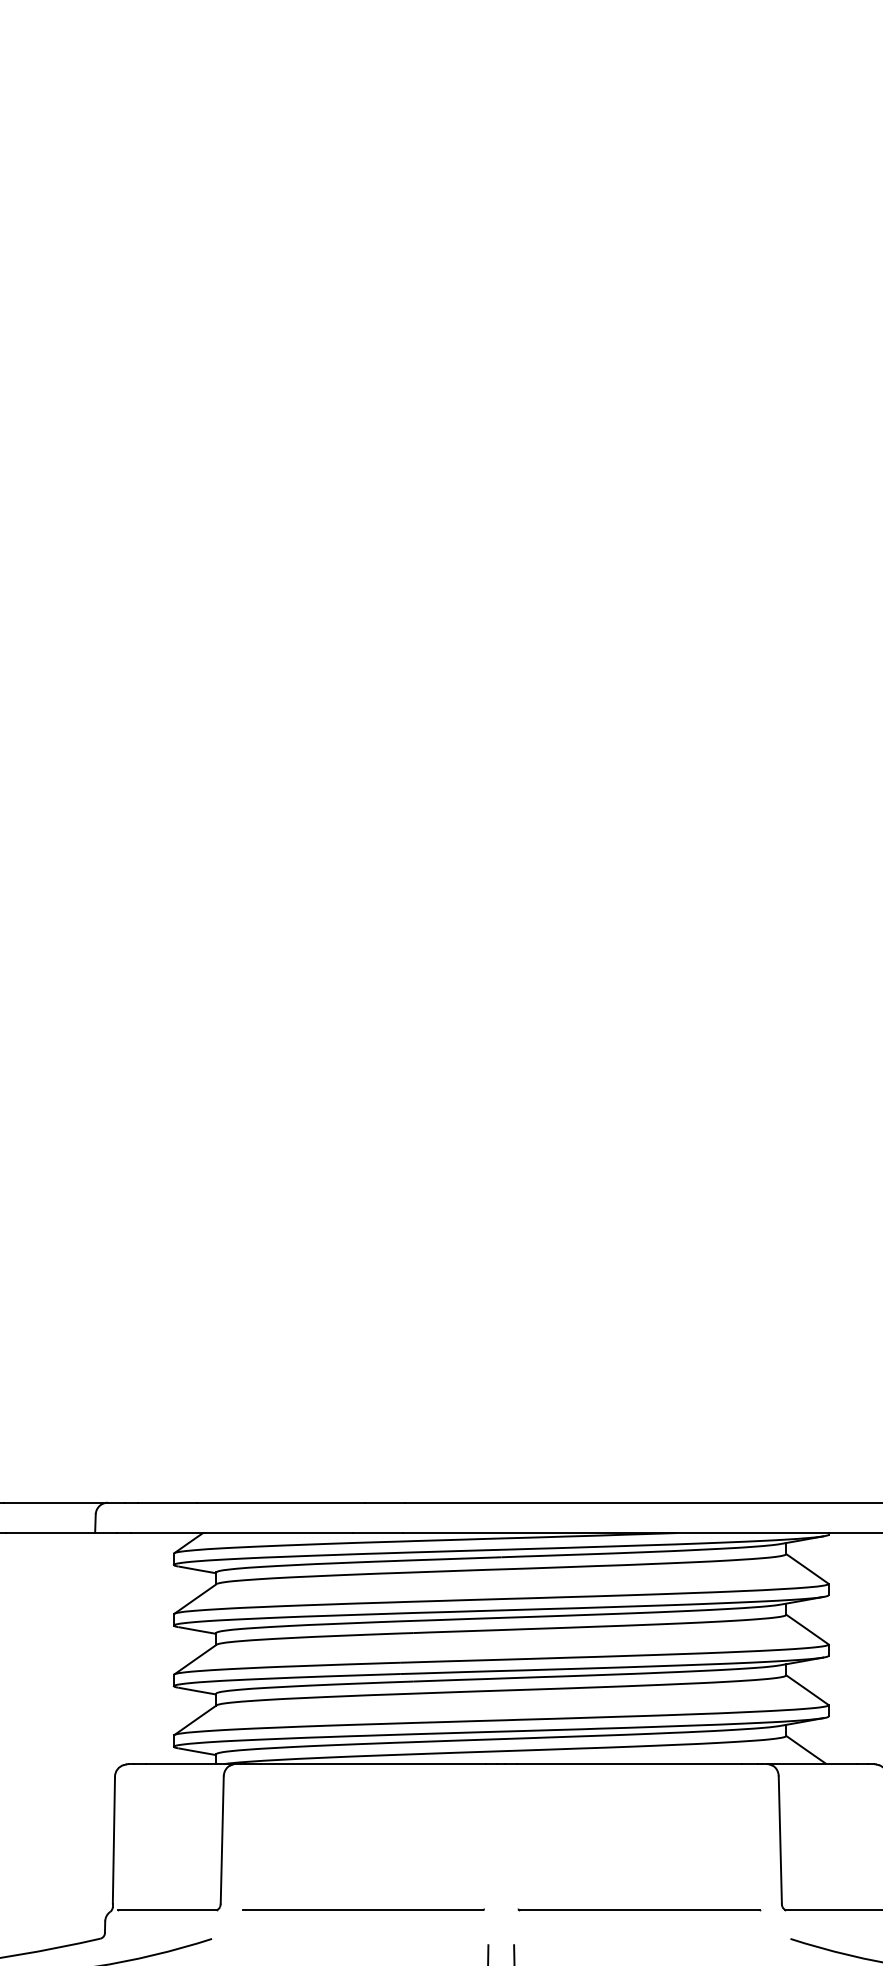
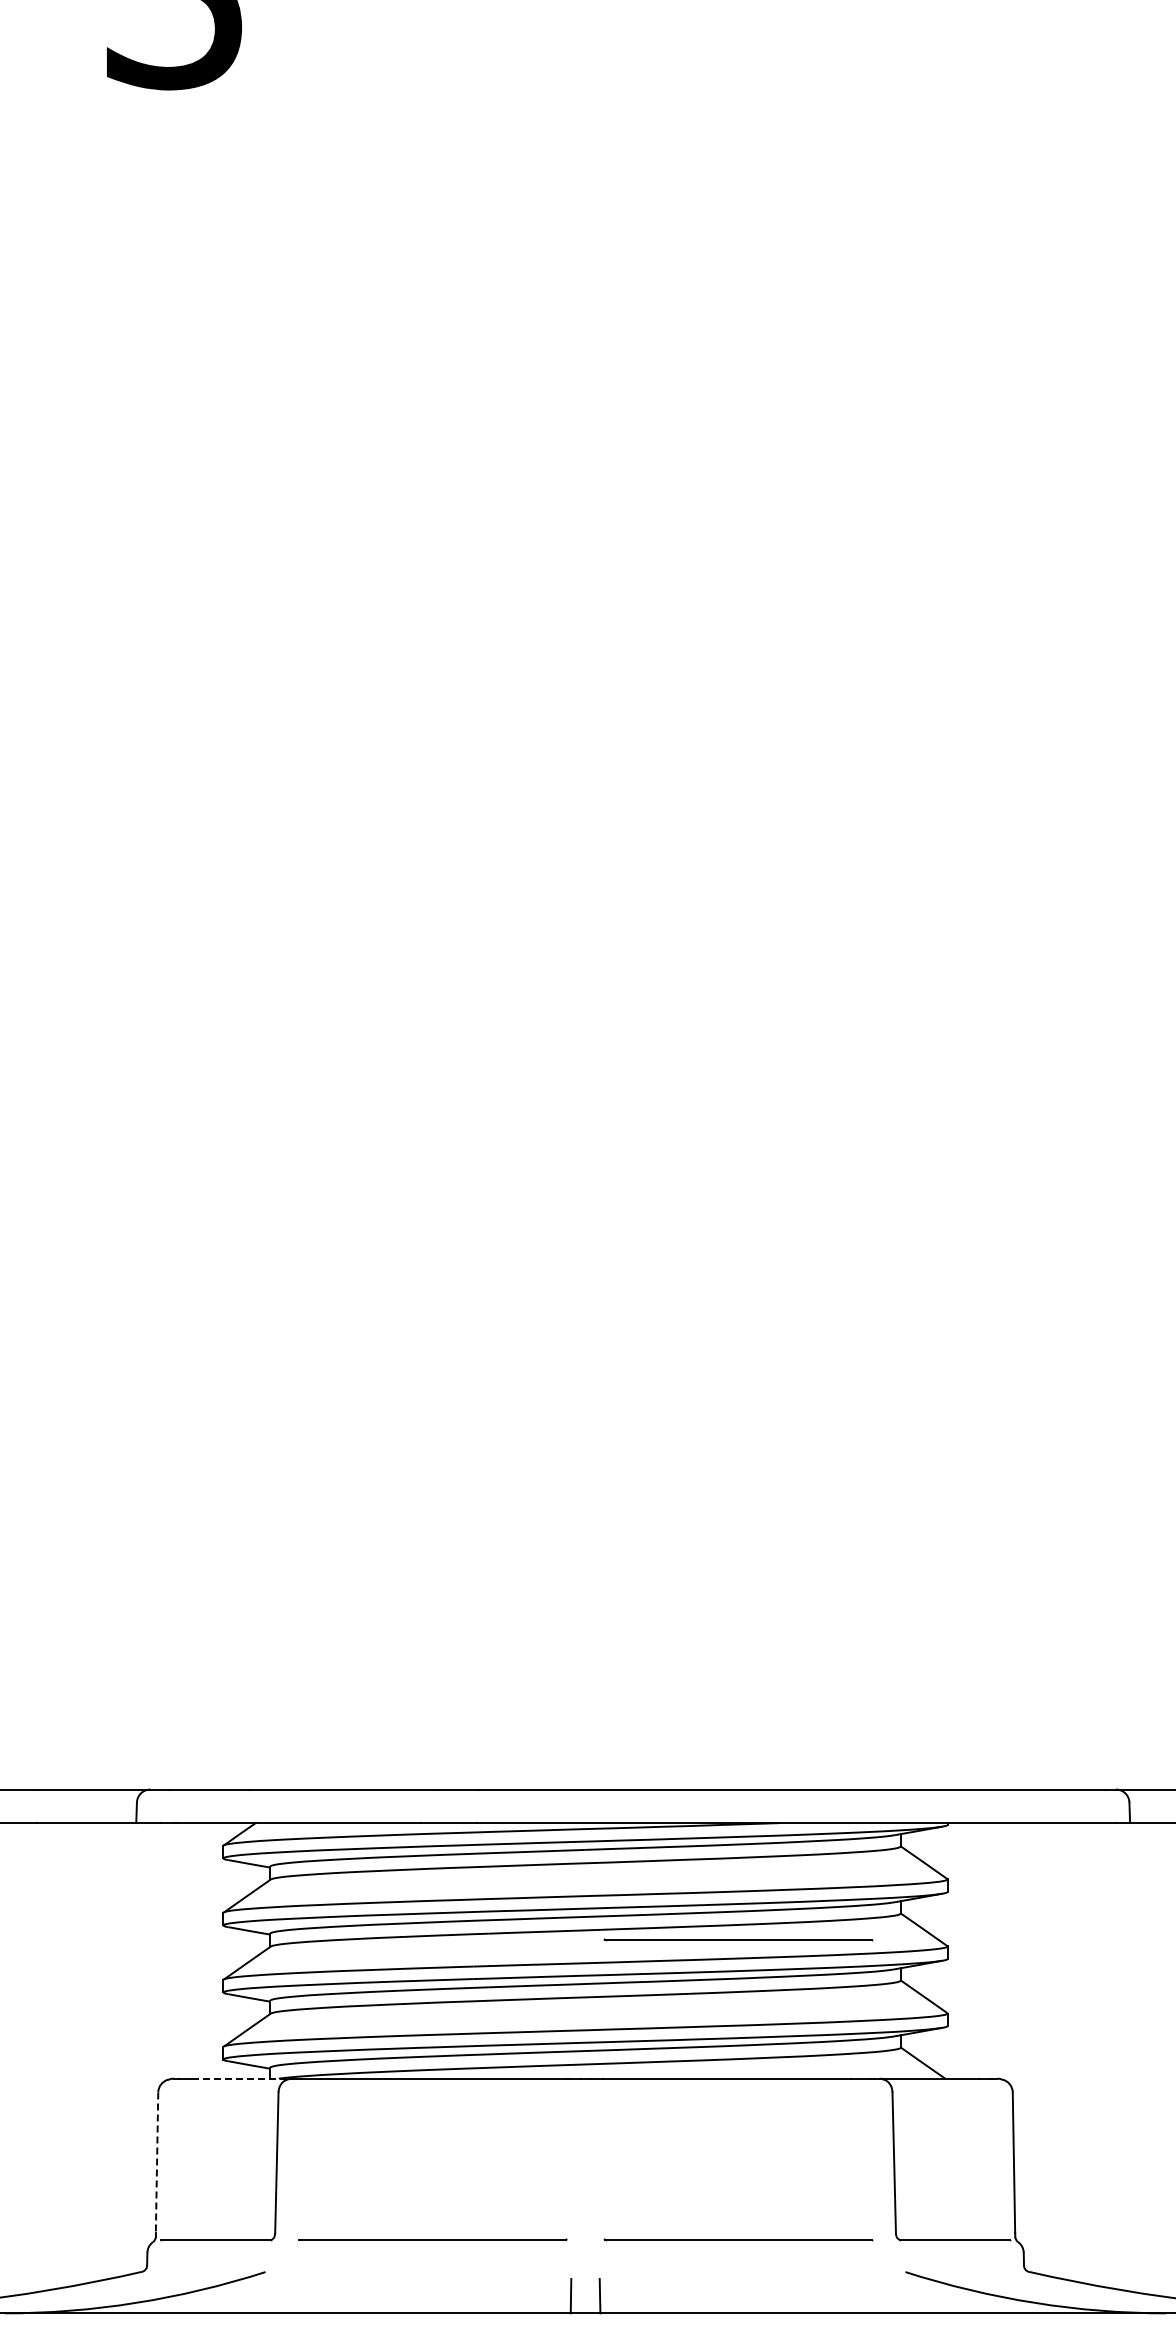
part: (639, 1638) -> (738, 1939), added
line: (191, 1763) -> (242, 2078), solid -> dashed
line: (114, 1840) -> (157, 2163), solid -> dashed

